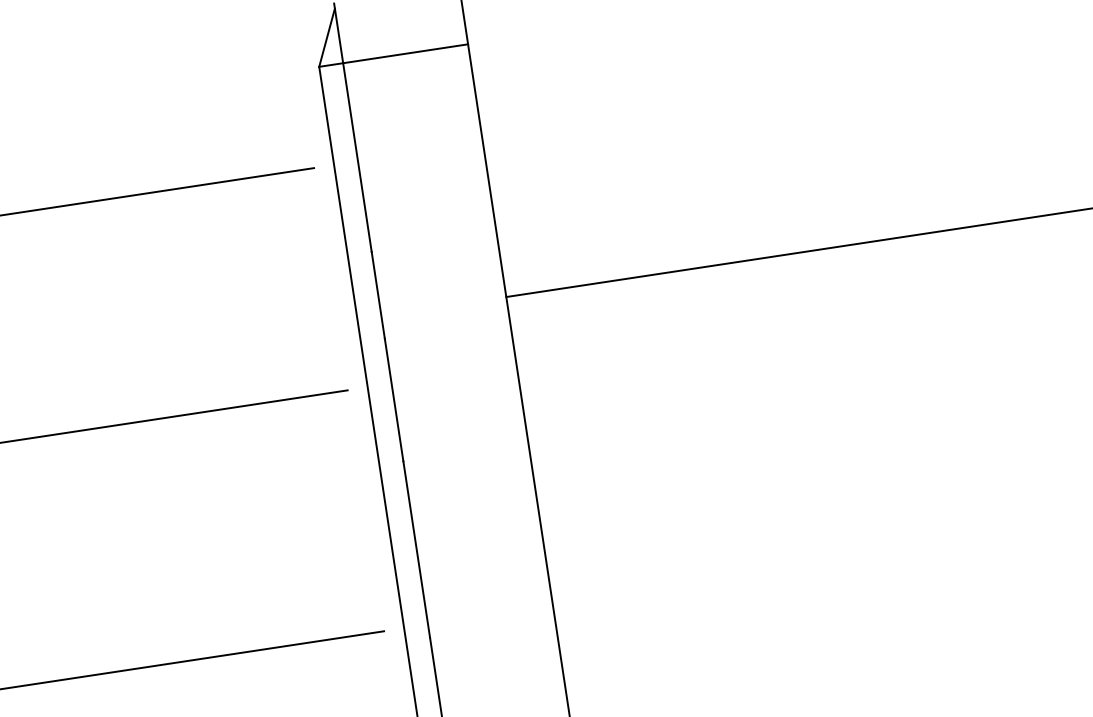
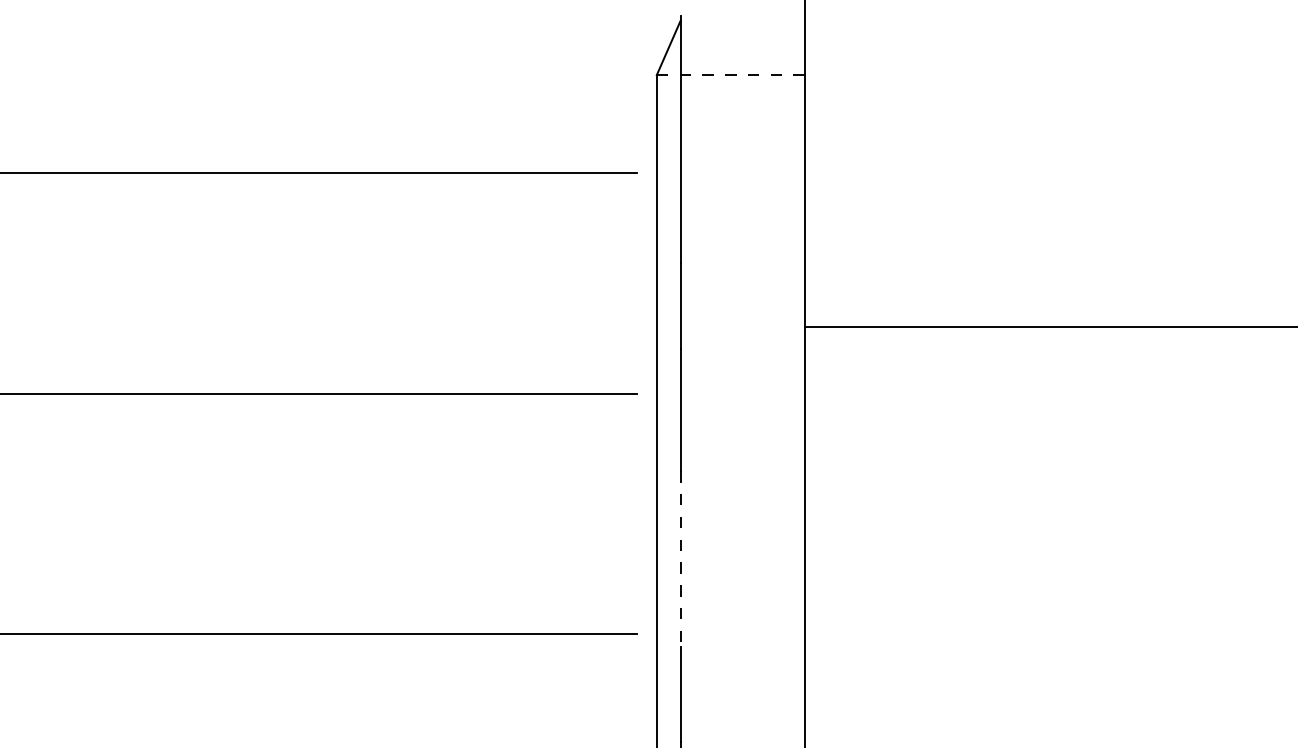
line: (393, 55) -> (730, 75), solid -> dashed
line: (416, 549) -> (680, 558), solid -> dashed

